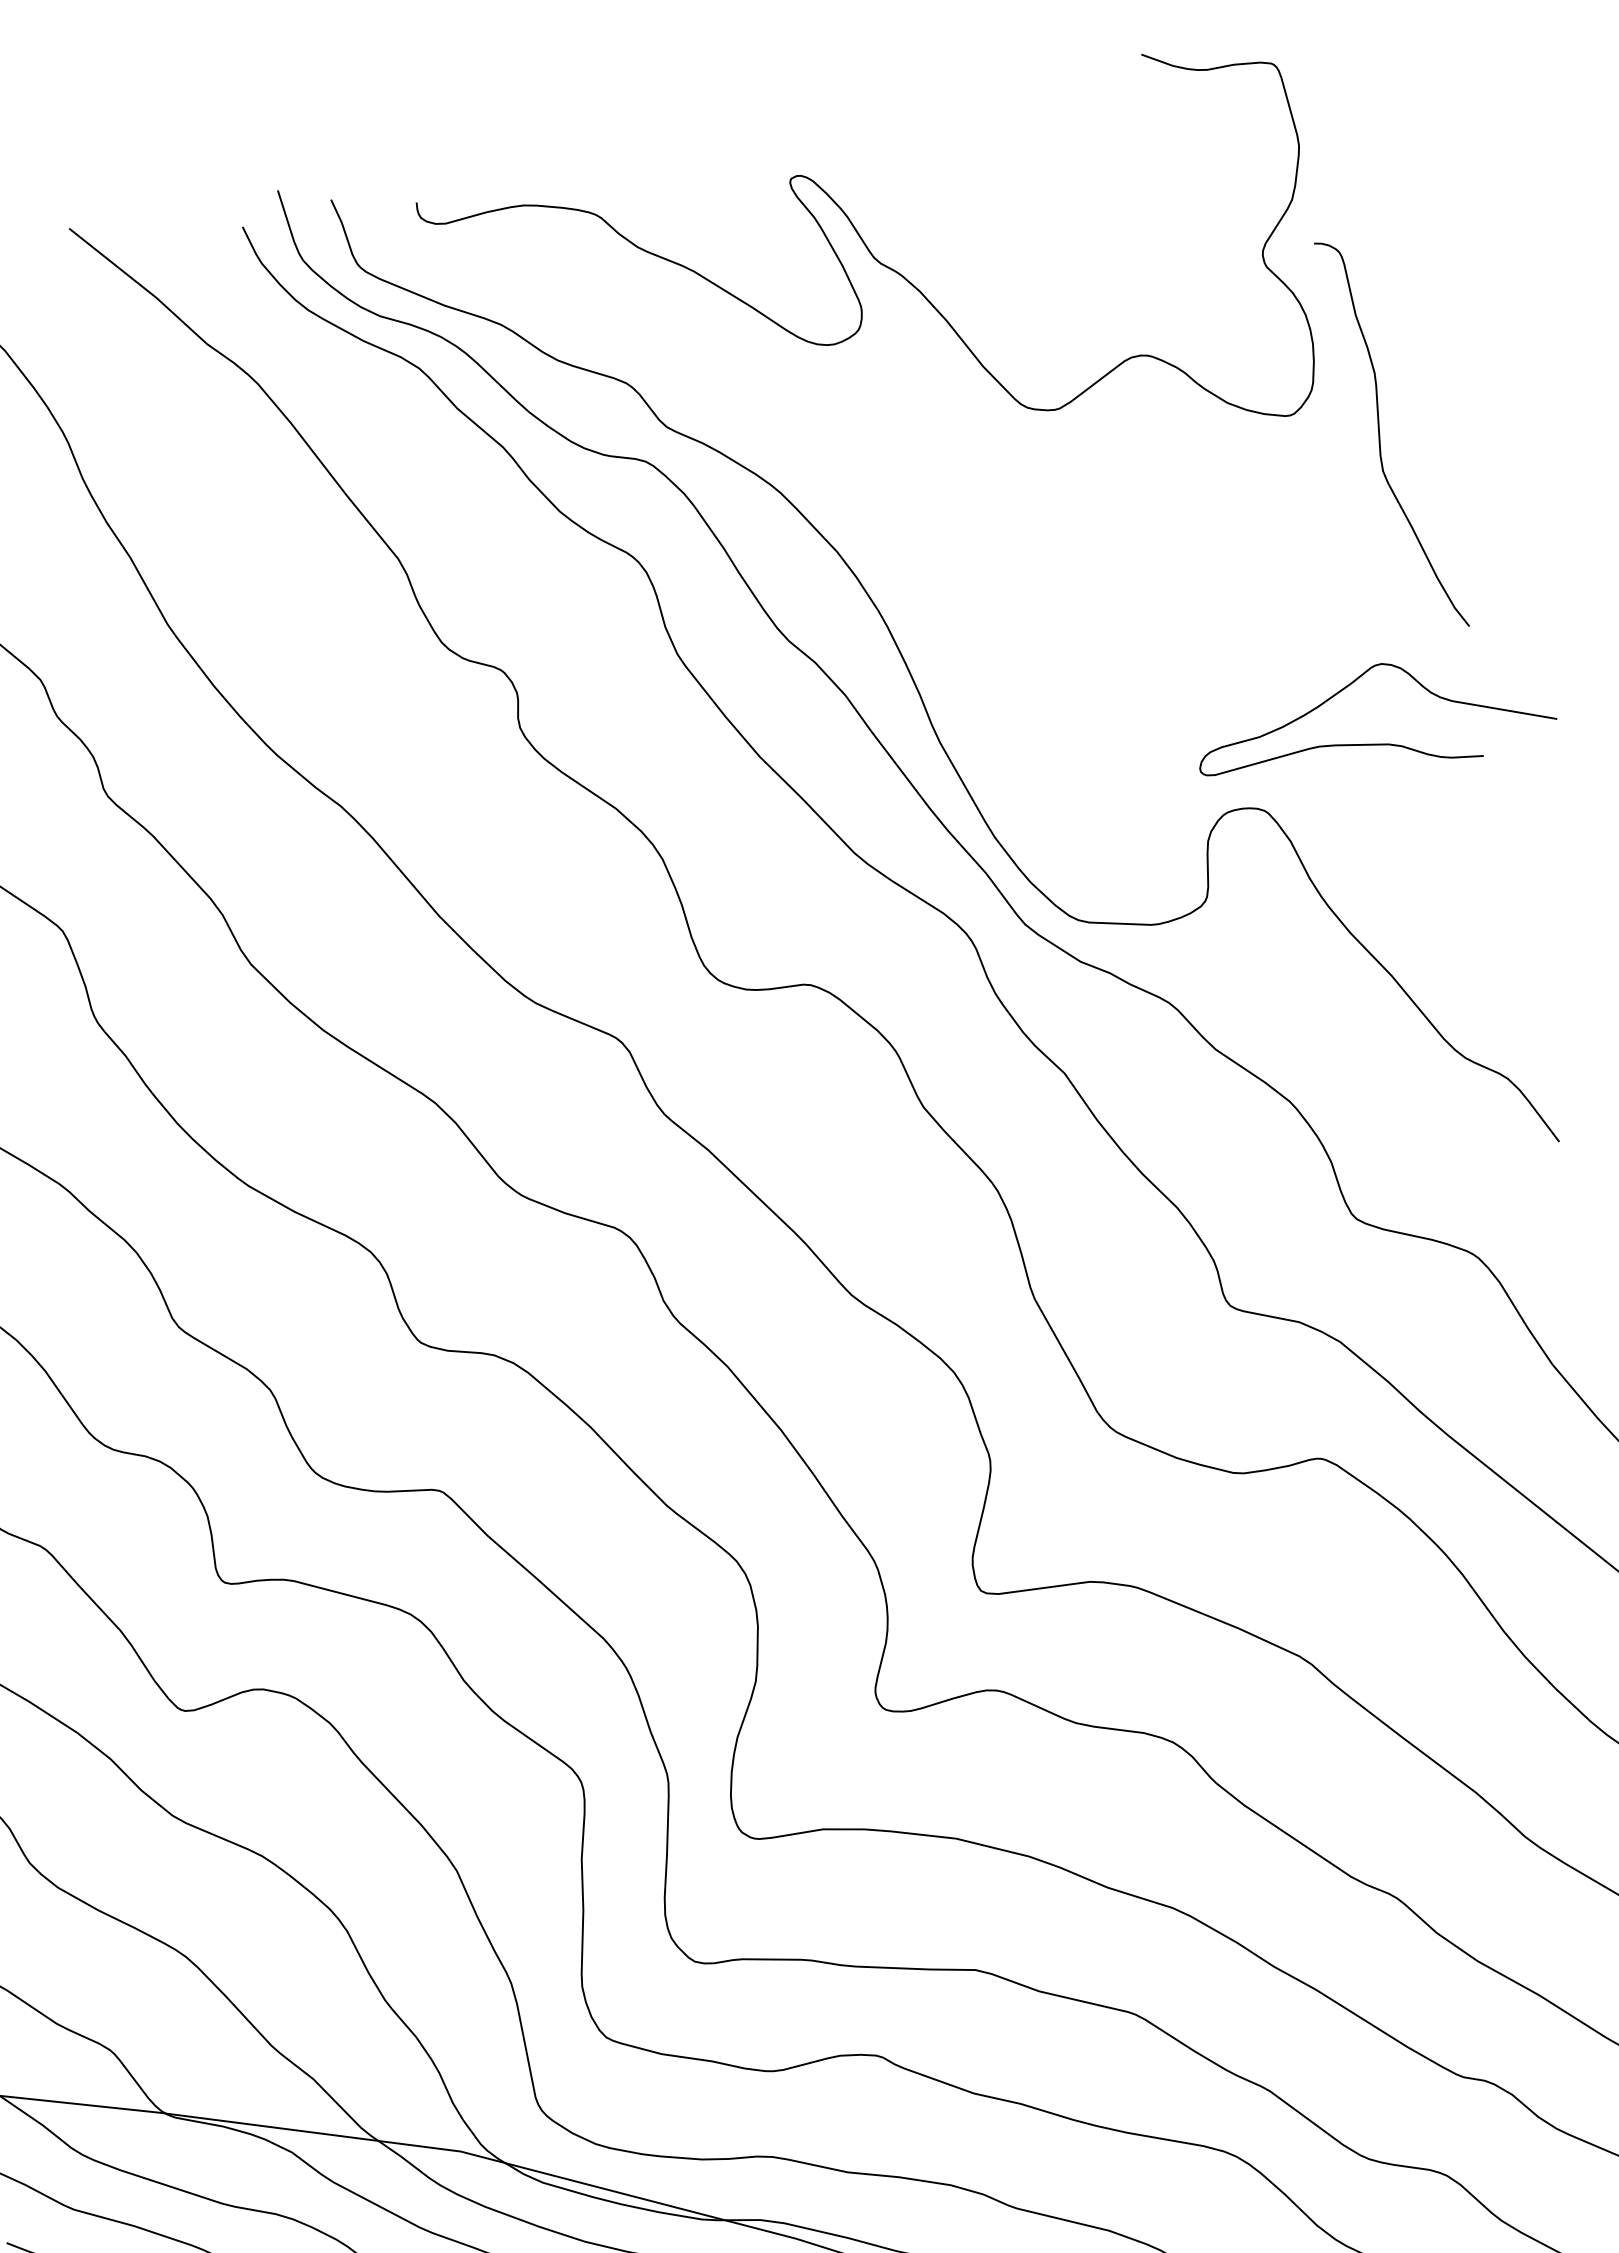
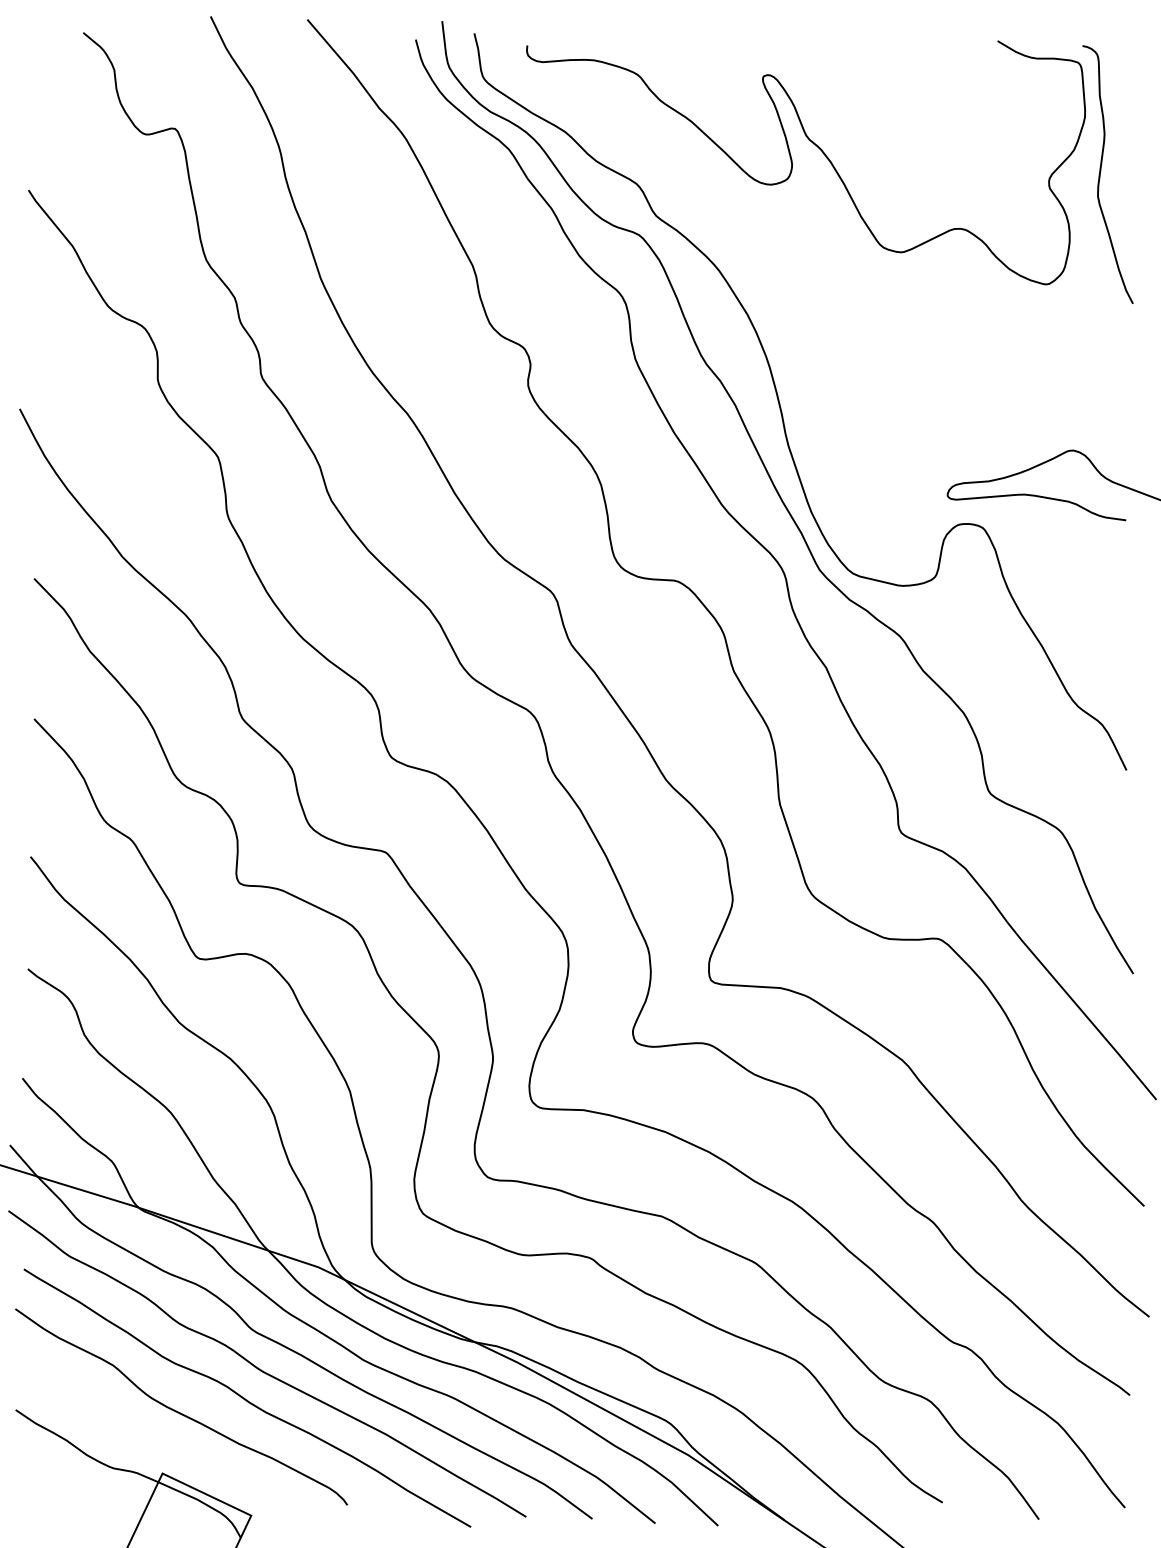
curve: (1381, 431) -> (1101, 171), moved

